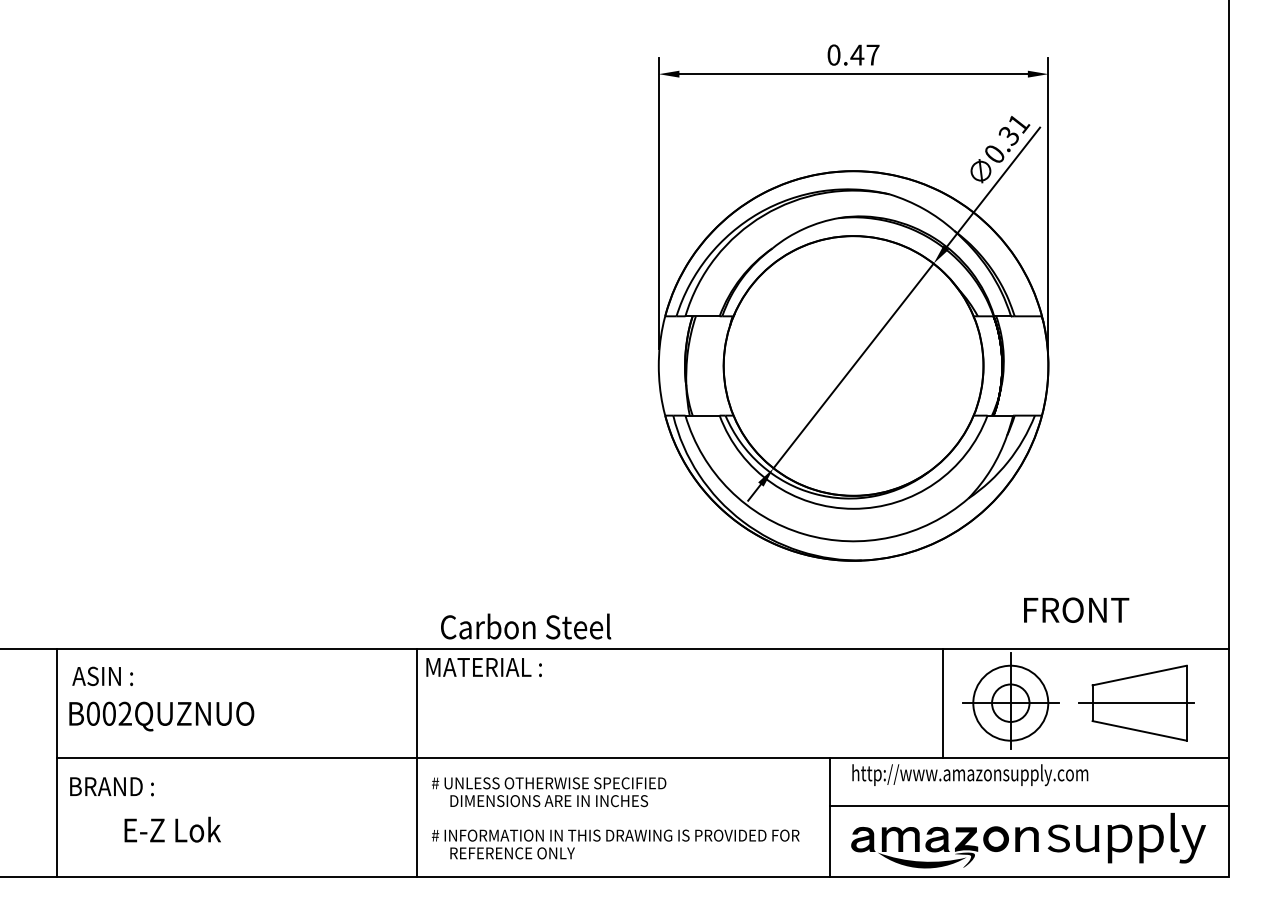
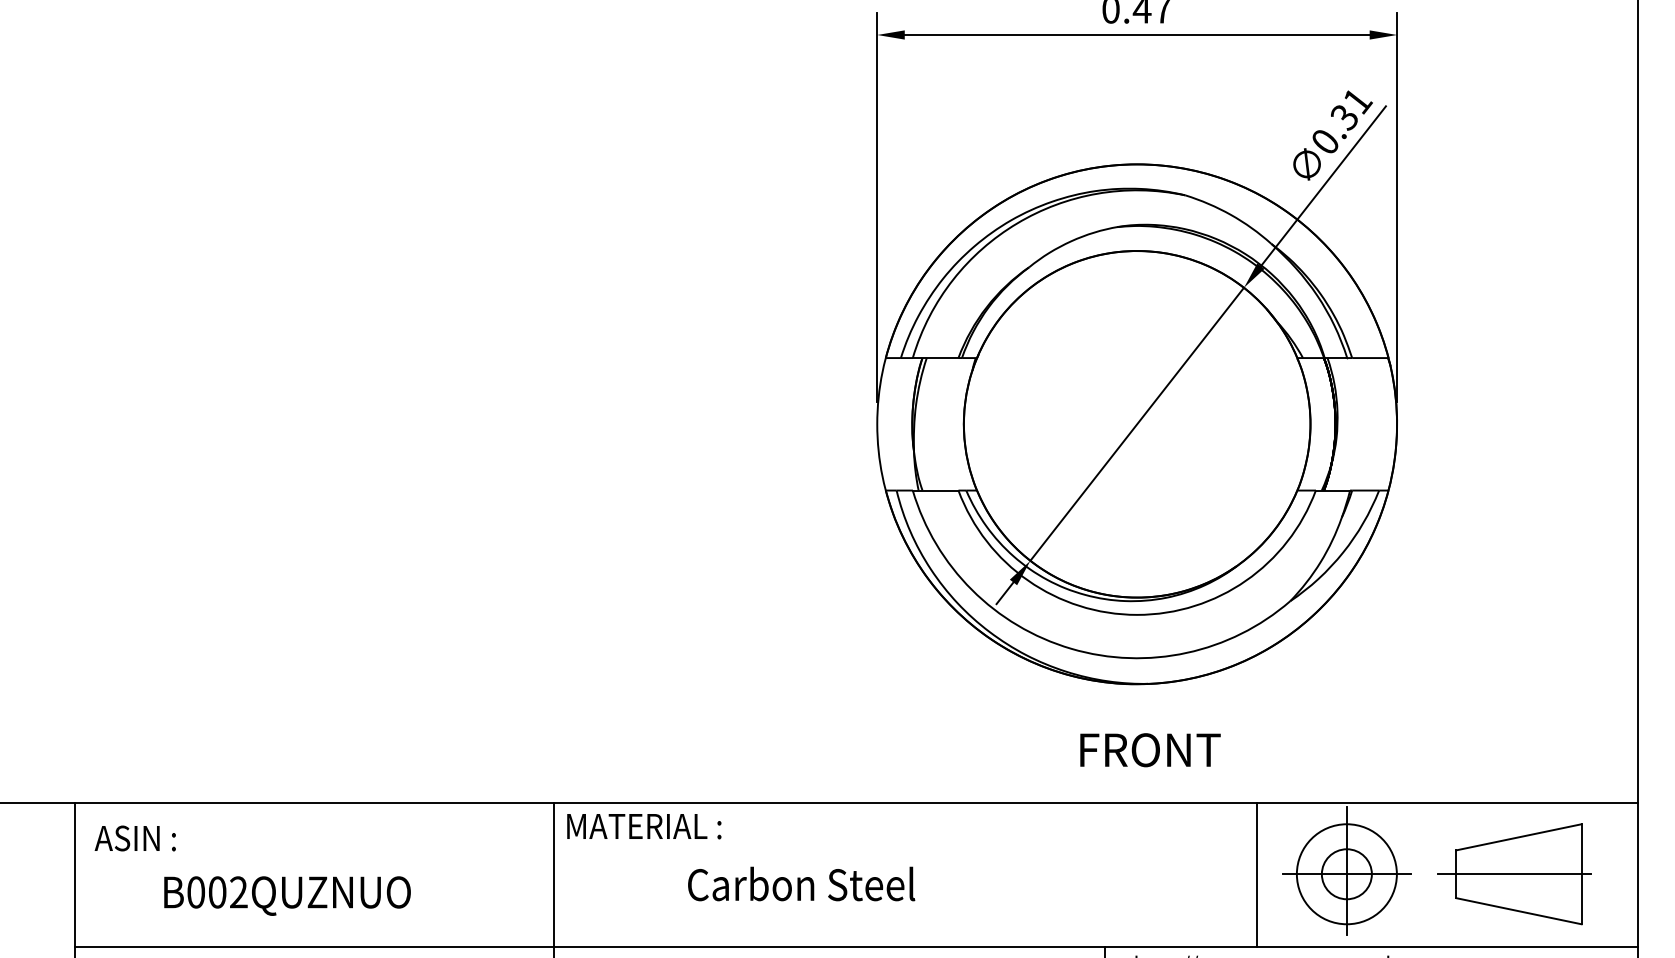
text: (1076, 609) -> (1150, 749), moved
text: (526, 626) -> (802, 883), moved
text: (161, 716) -> (287, 895), moved

